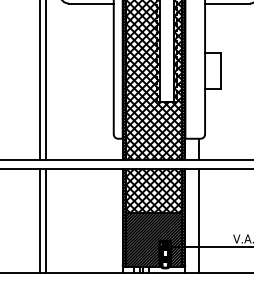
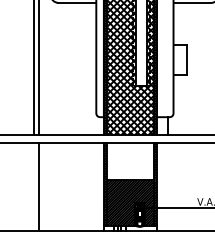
hatch: (153, 191) -> (129, 161), removed
line: (39, 220) -> (33, 186), removed
line: (199, 220) -> (168, 186), removed

